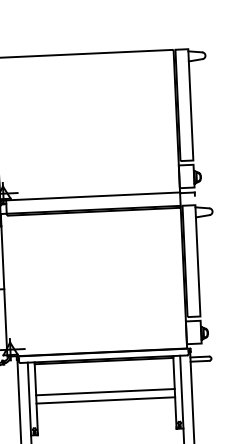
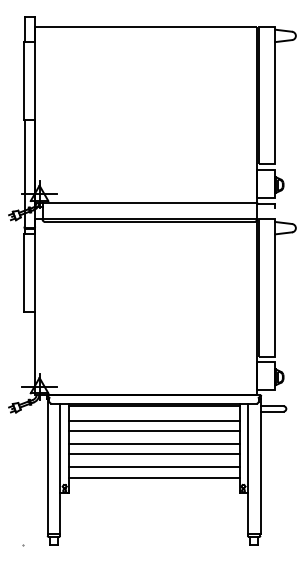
line: (104, 373) -> (153, 421), added
line: (104, 381) -> (153, 431), added
line: (105, 411) -> (153, 467), added
line: (106, 419) -> (153, 477), added

